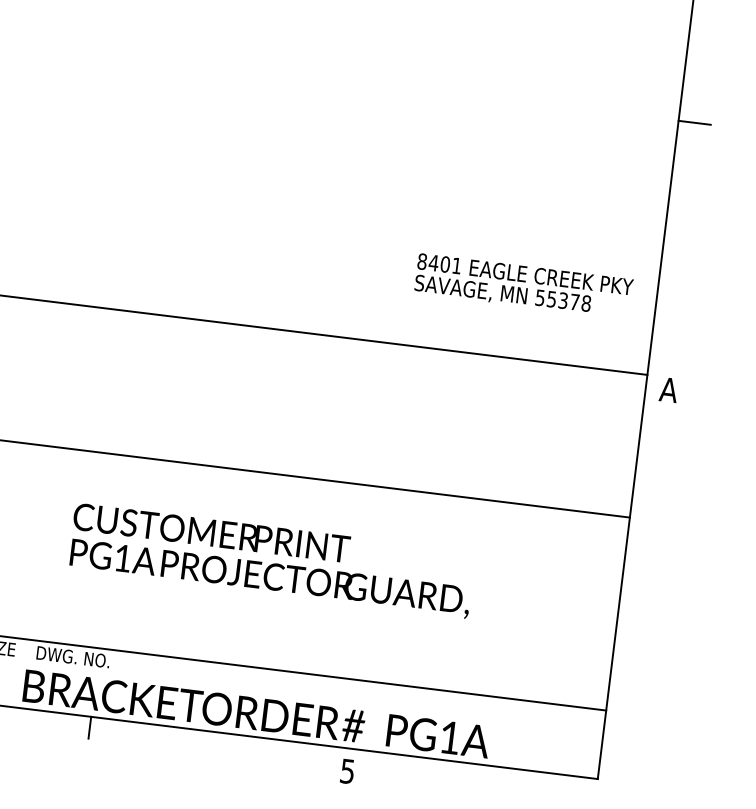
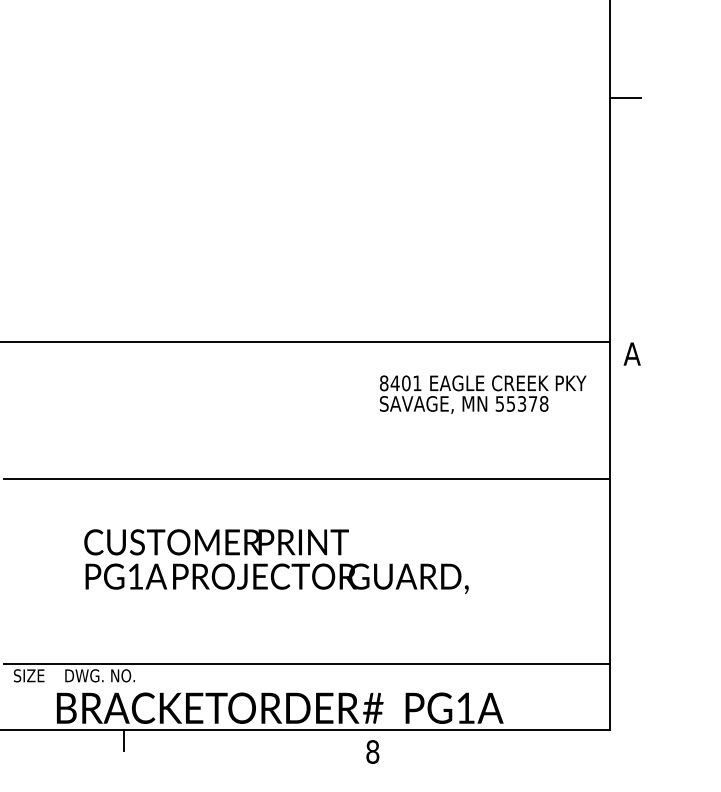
text: (523, 285) -> (482, 394), moved
text: (347, 770) -> (372, 751), 5 -> 8

